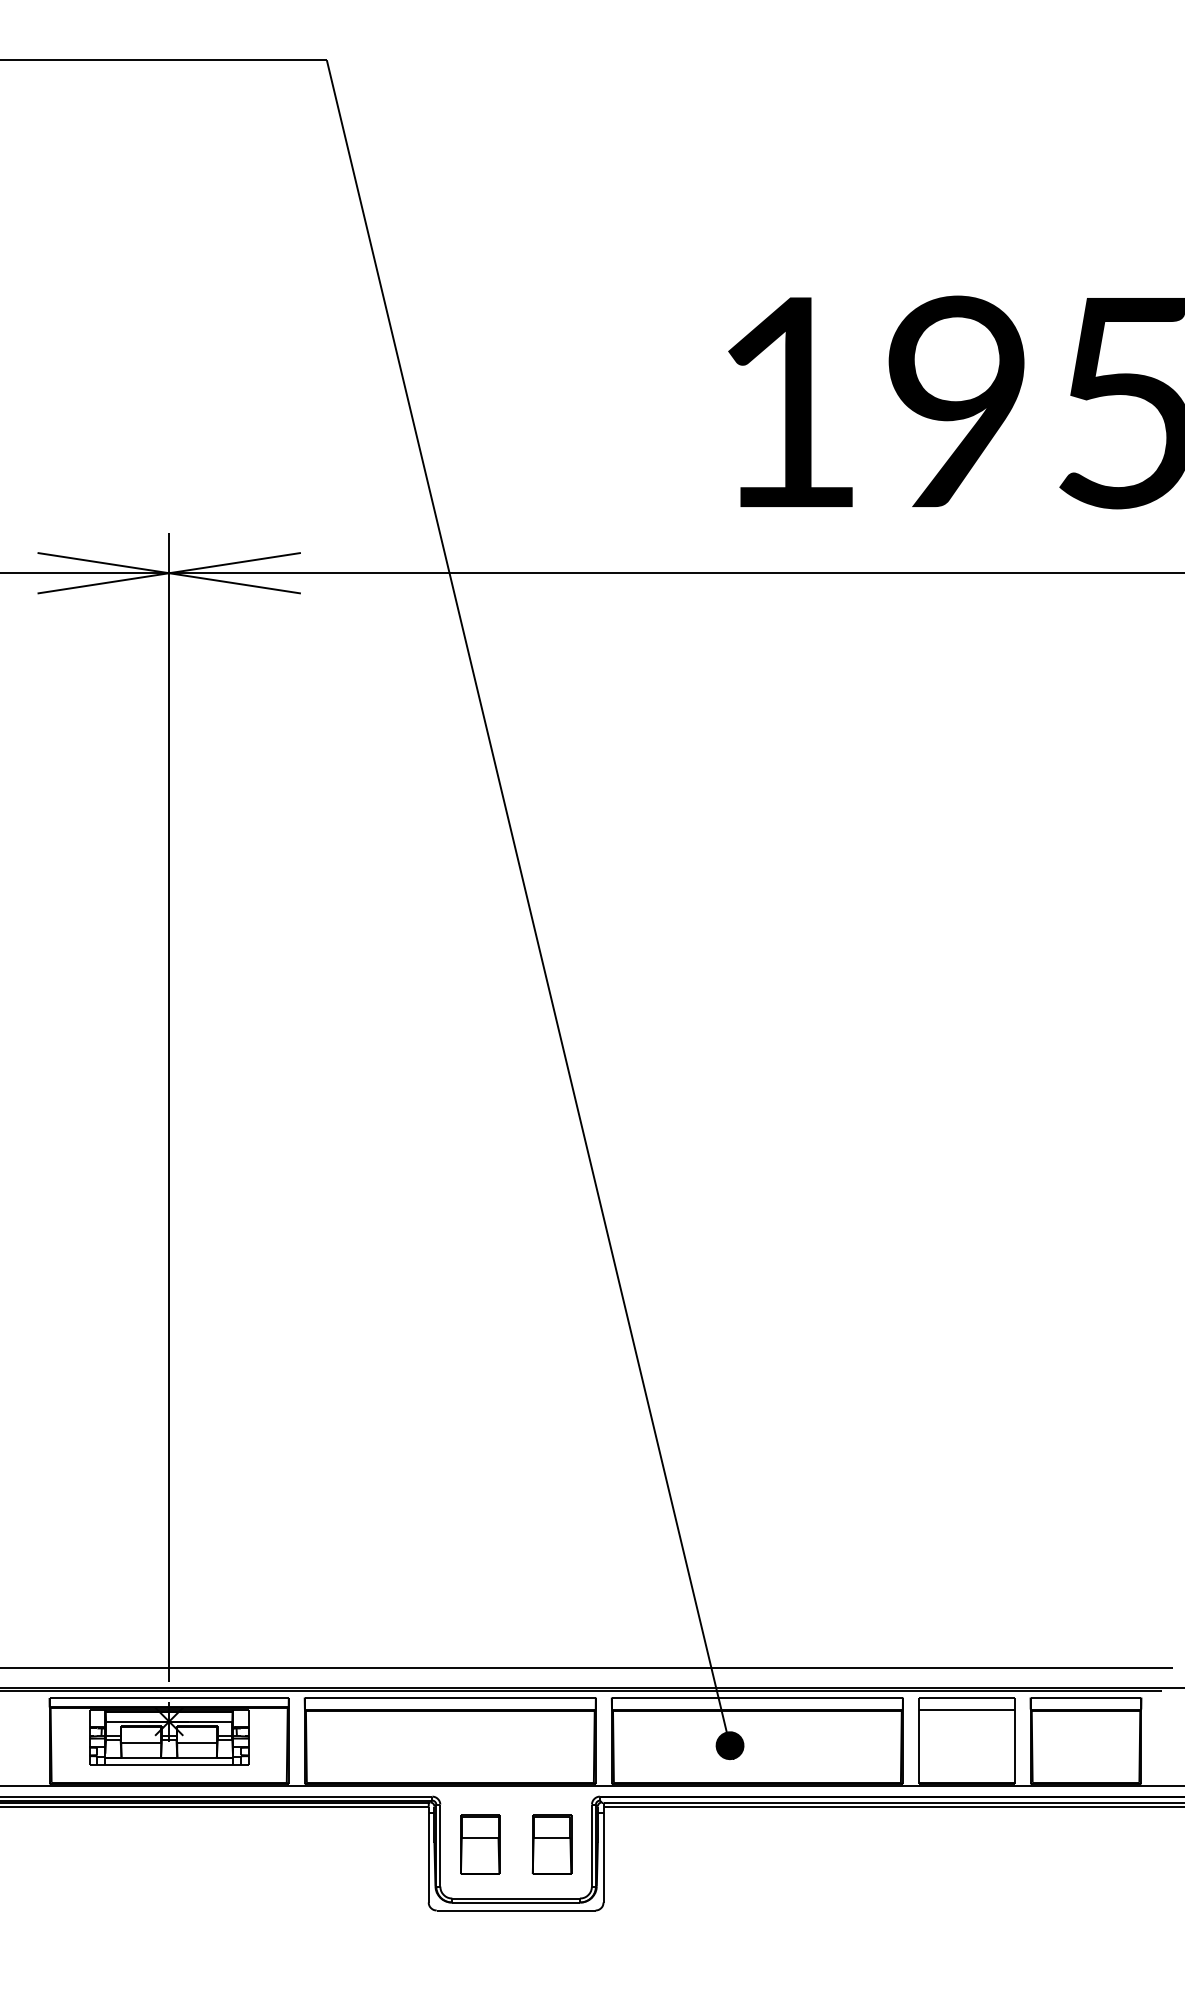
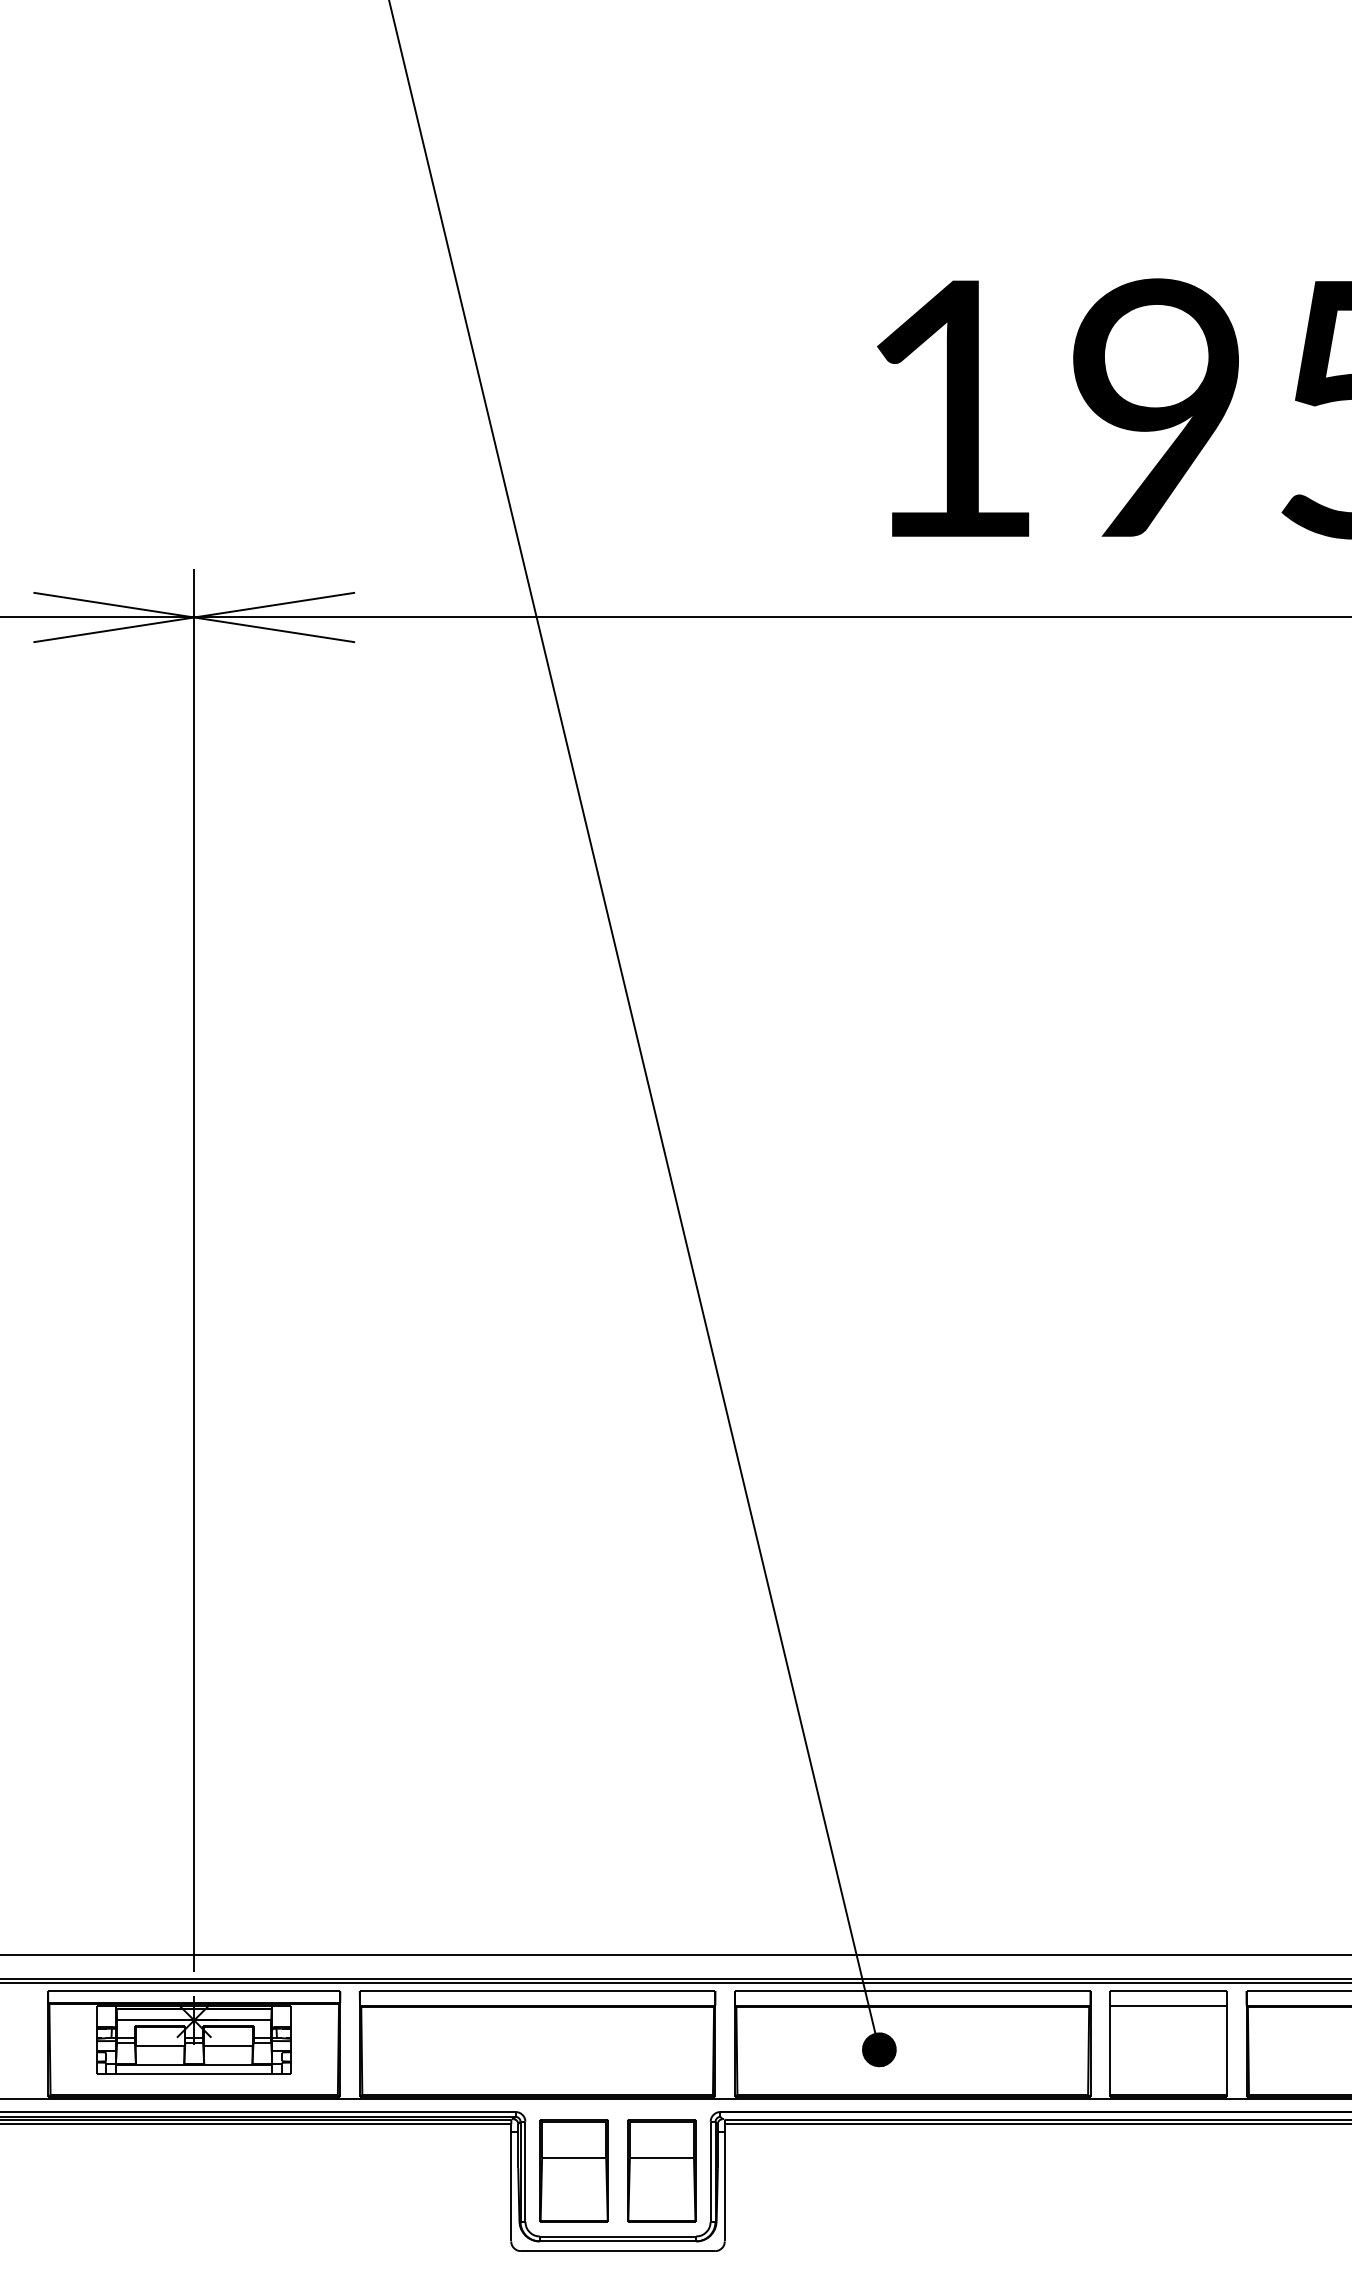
part: (479, 1844) -> (573, 2170), size x1.43
part: (551, 1844) -> (661, 2170), size x1.43

